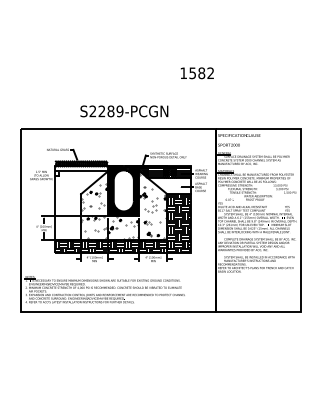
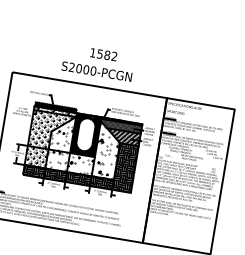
text: (196, 73) -> (103, 54), moved
text: (110, 111) -> (85, 69), S2289-PCGN -> S2000-PCGN
hatch: (169, 186) -> (122, 137), added
hatch: (80, 203) -> (49, 139), added

